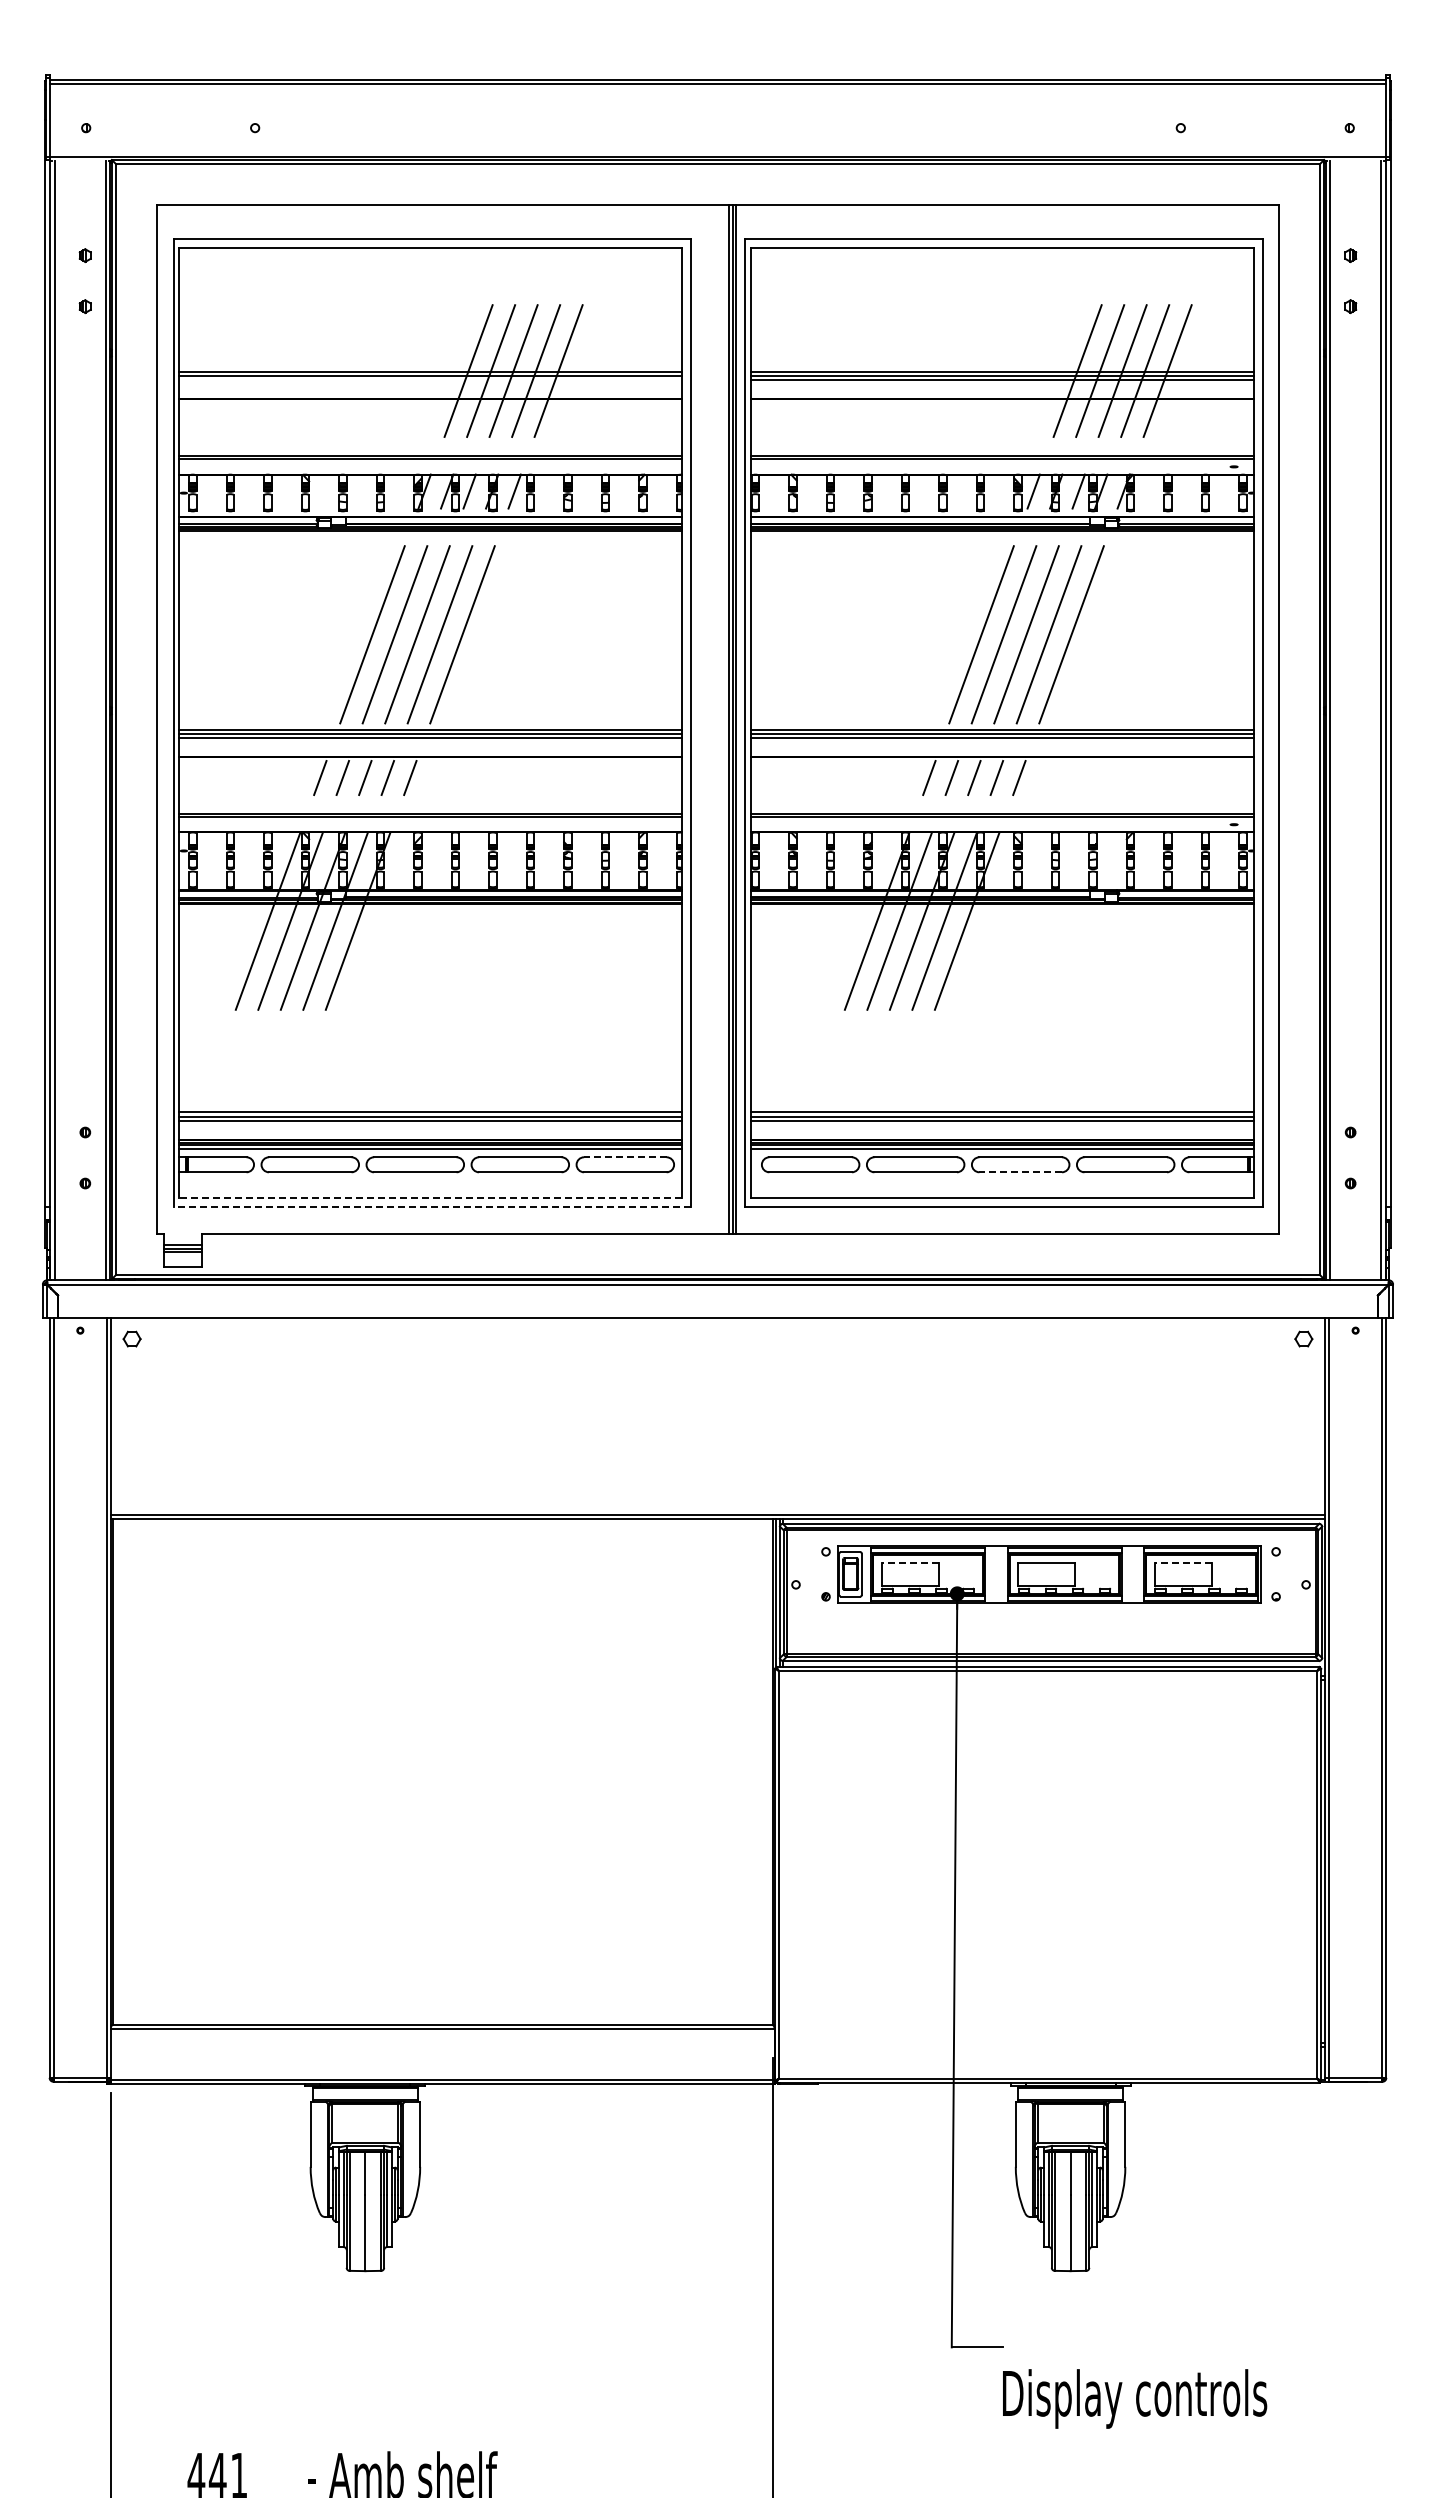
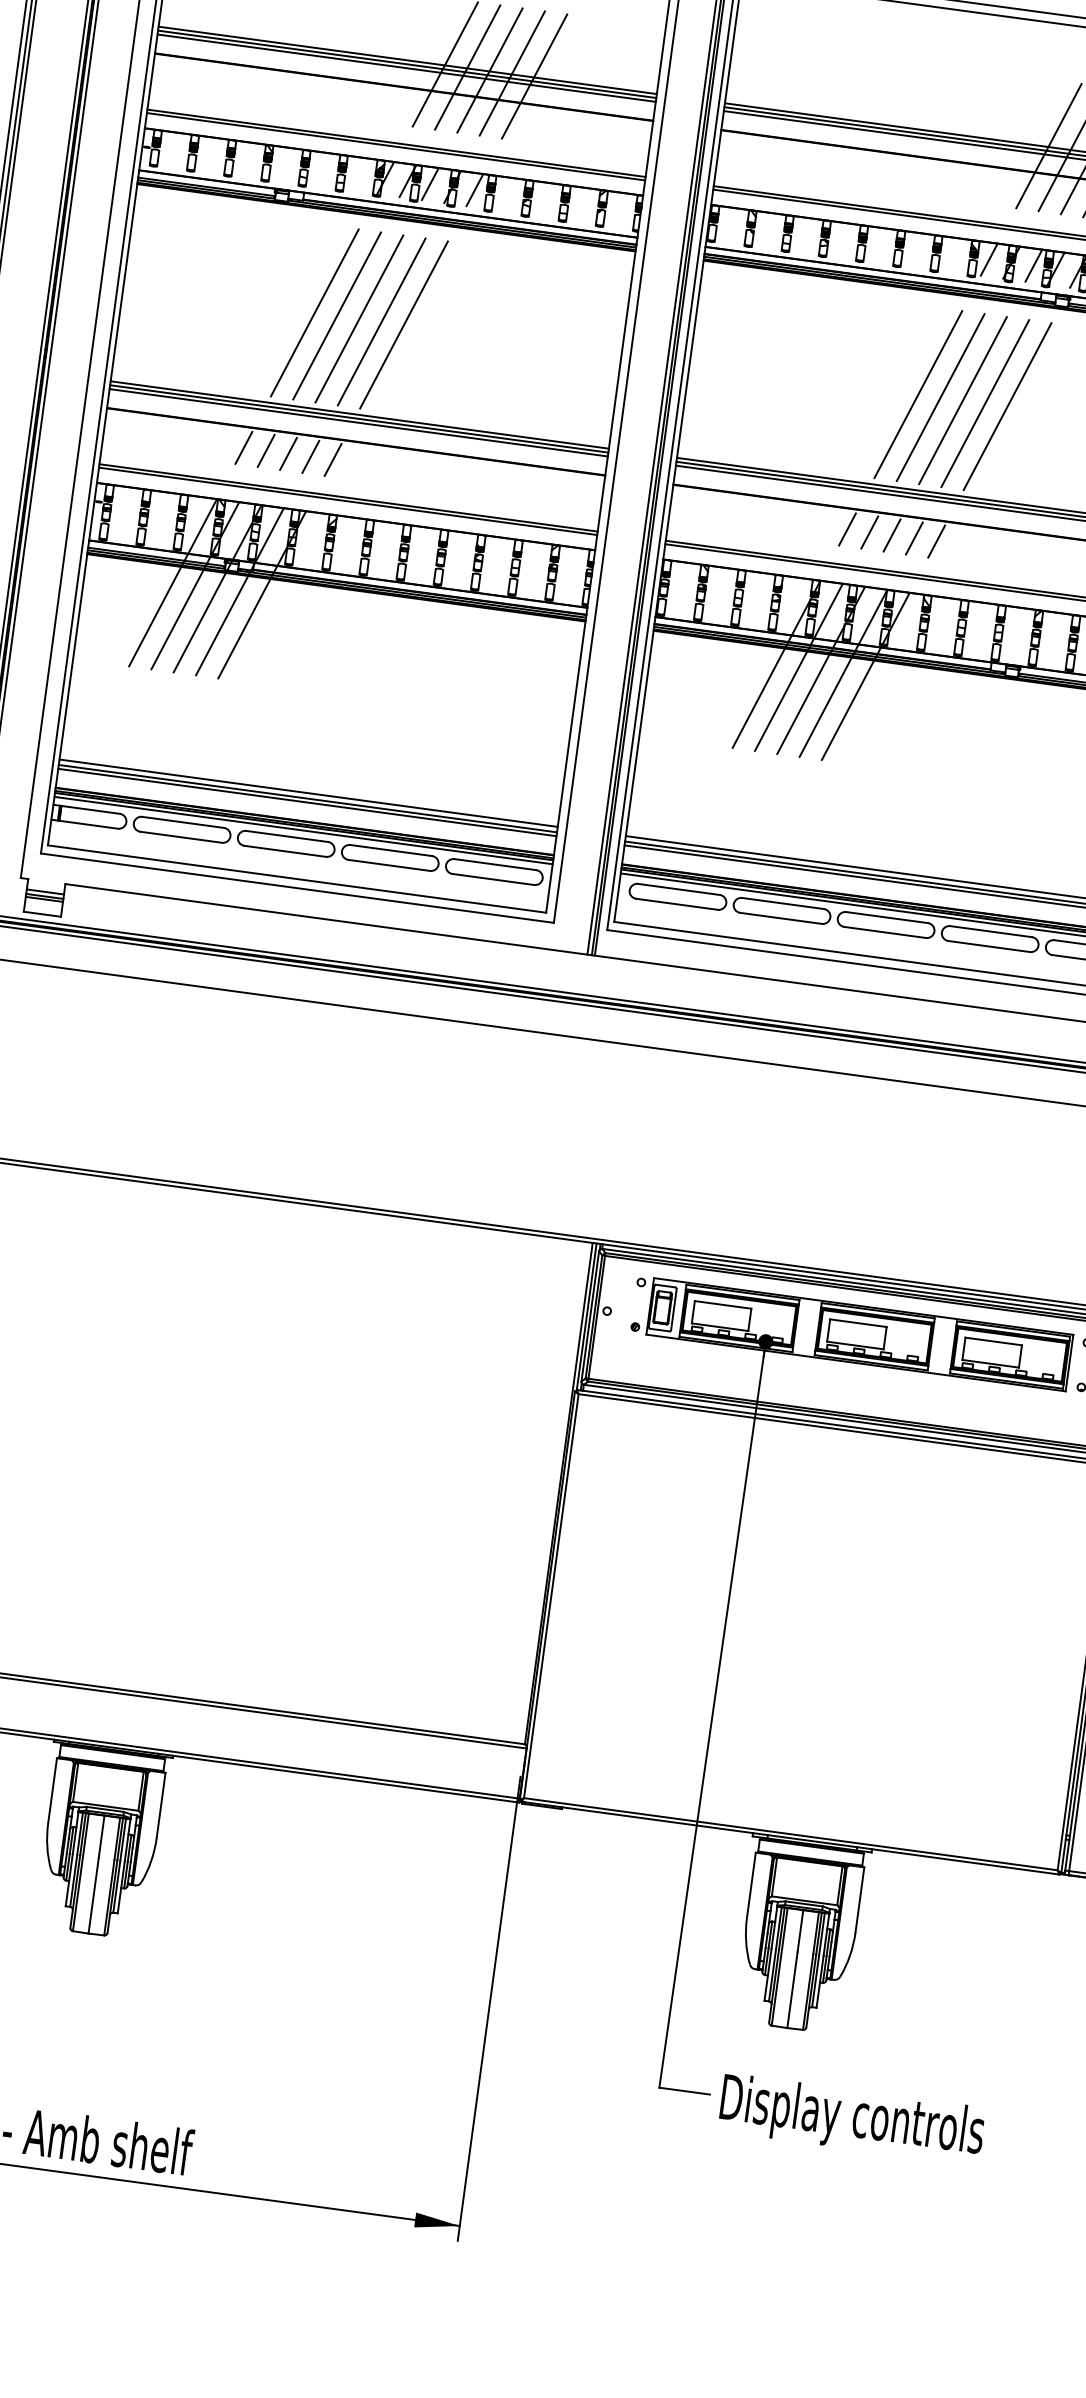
line: (430, 379) -> (406, 67), added
line: (624, 1157) -> (494, 864), dashed -> solid
line: (1020, 1172) -> (884, 932), dashed -> solid
line: (430, 1198) -> (296, 879), dashed -> solid
line: (432, 1207) -> (297, 888), dashed -> solid
line: (910, 1563) -> (723, 1305), dashed -> solid
line: (1183, 1563) -> (994, 1341), dashed -> solid
text: (1135, 2398) -> (852, 2119), moved

